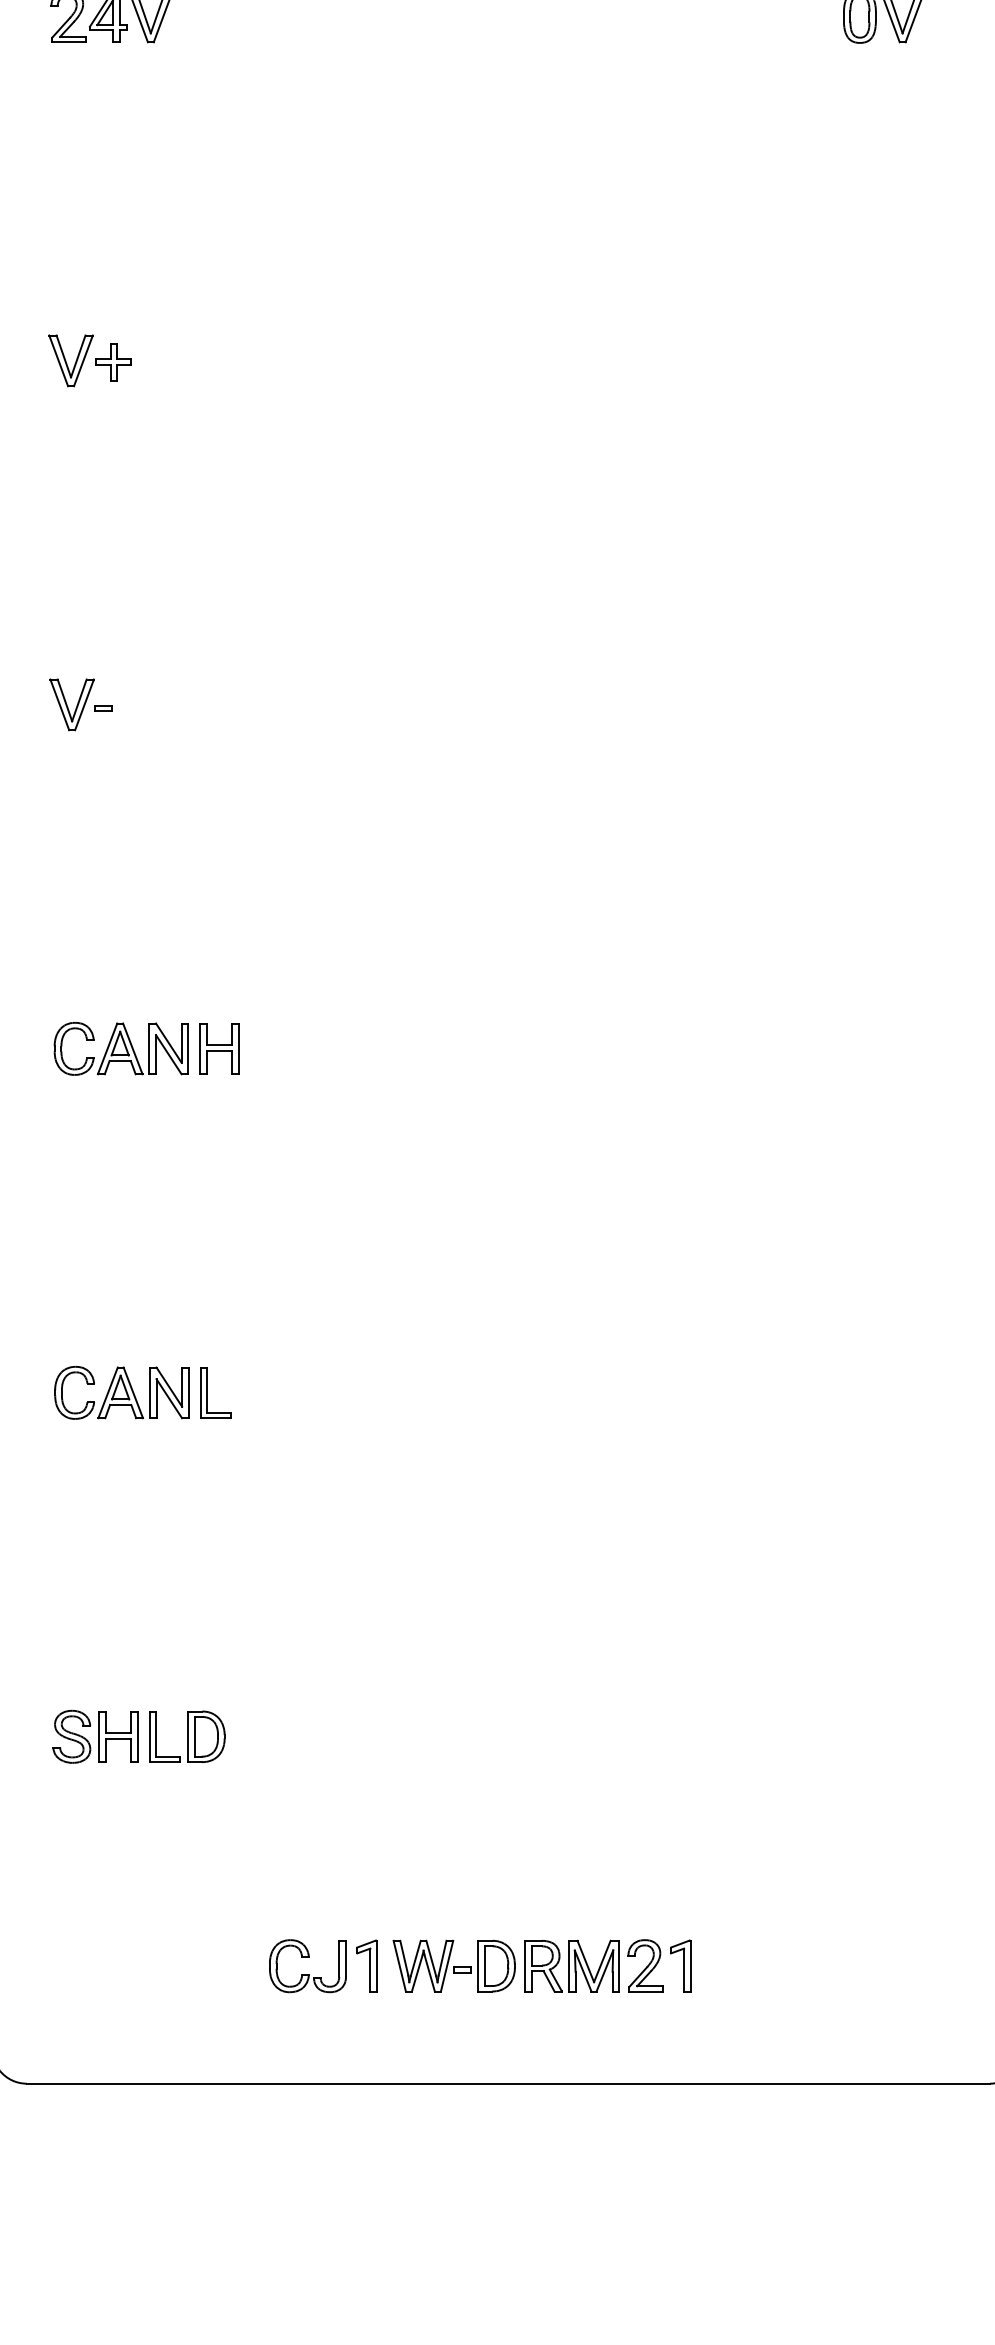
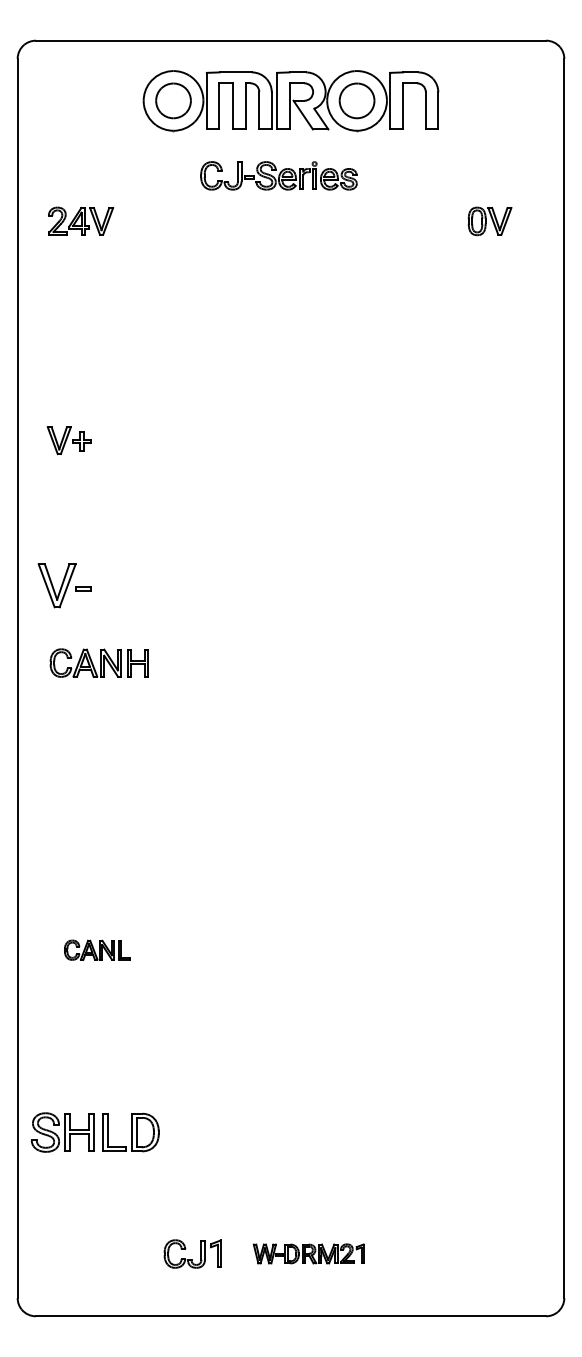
part: (88, 360) -> (68, 440), moved
part: (80, 704) -> (64, 585), size x1.6
part: (145, 1047) -> (98, 662), moved
part: (143, 1391) -> (97, 949), size x0.7
part: (139, 1736) -> (95, 1132), size x1.4
part: (541, 1965) -> (308, 1253), size x0.7

